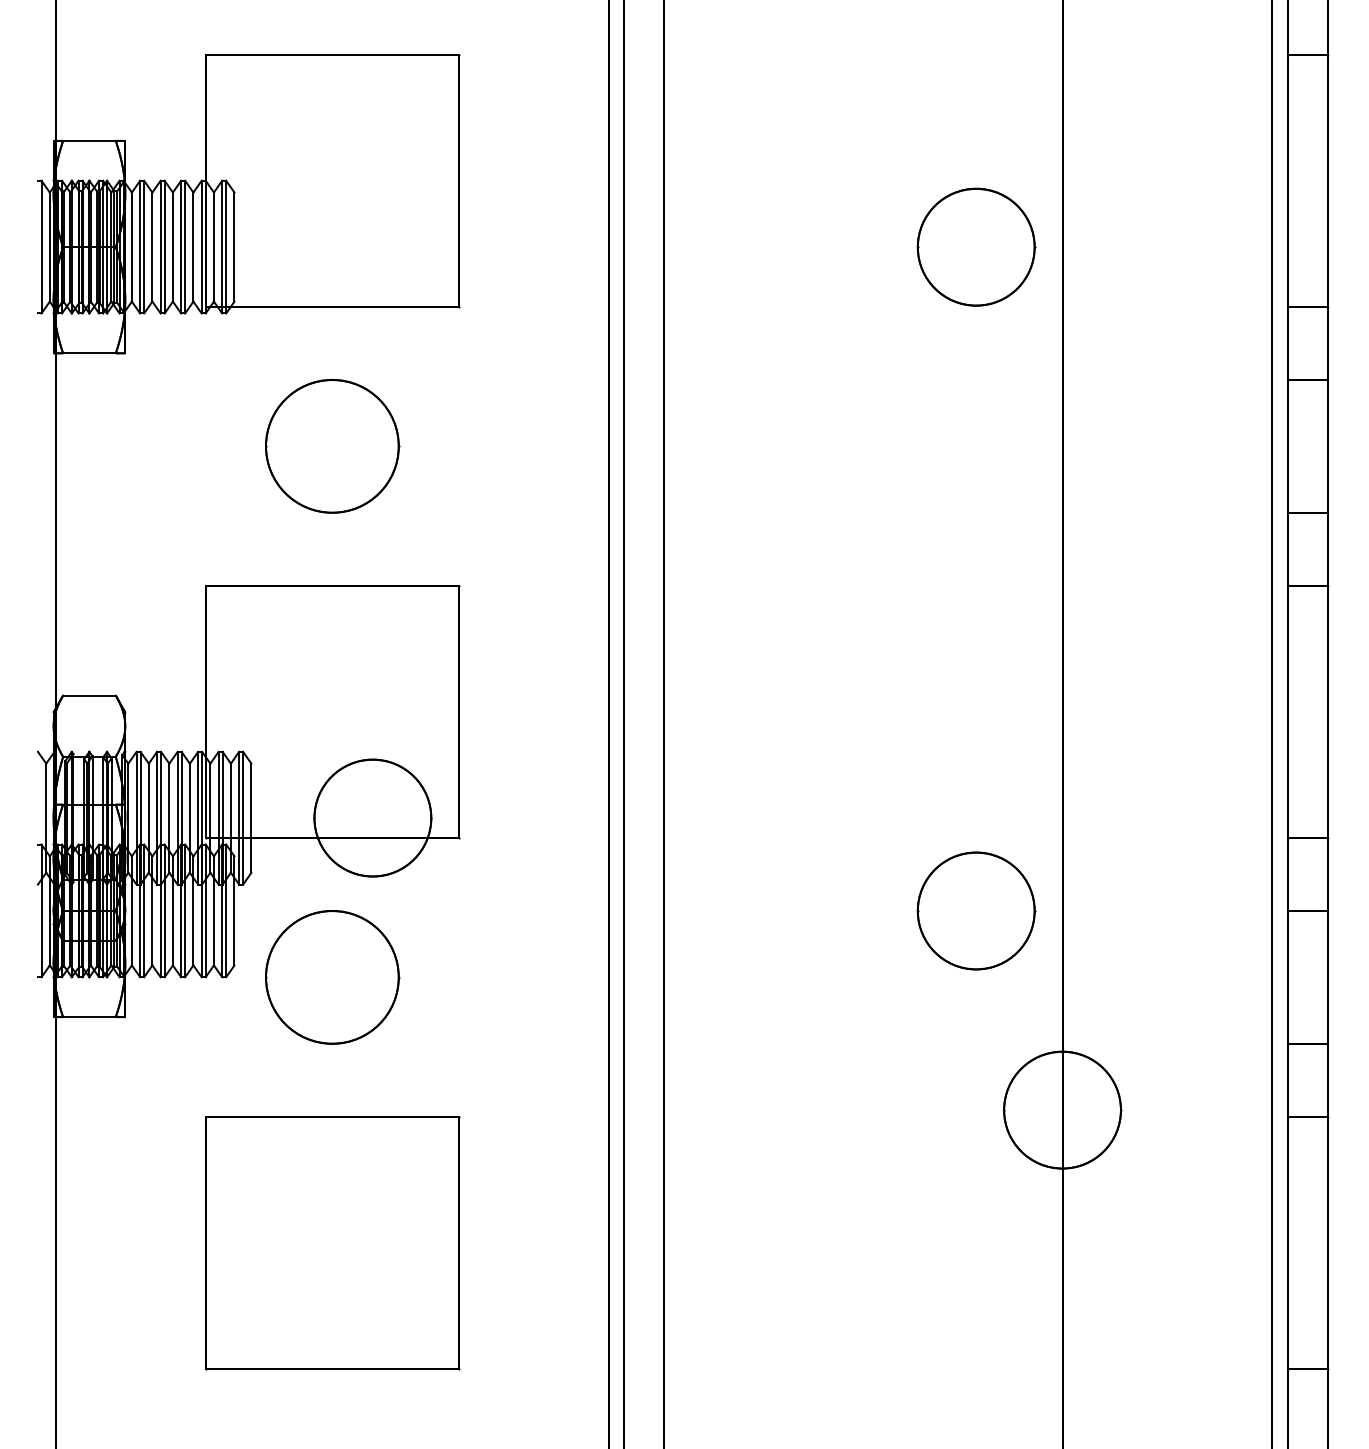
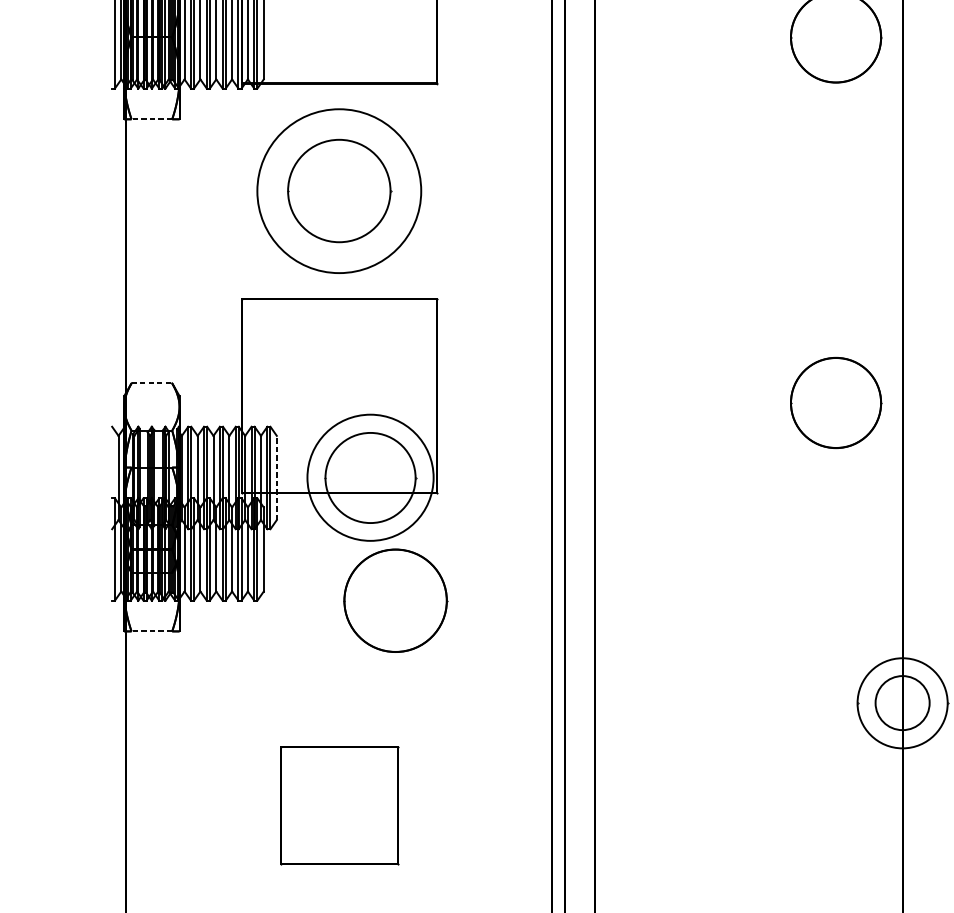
line: (88, 353) -> (151, 119), solid -> dashed
circle: (332, 446) -> (339, 191), size x1.6
line: (89, 695) -> (151, 383), solid -> dashed
circle: (372, 817) -> (370, 477), size x1.4
line: (251, 818) -> (276, 478), solid -> dashed
part: (976, 910) -> (836, 402), moved
part: (332, 977) -> (395, 600), moved
line: (88, 1017) -> (151, 631), solid -> dashed
circle: (1062, 1109) -> (902, 702), size x0.6
part: (332, 1243) -> (339, 806), size x0.6

